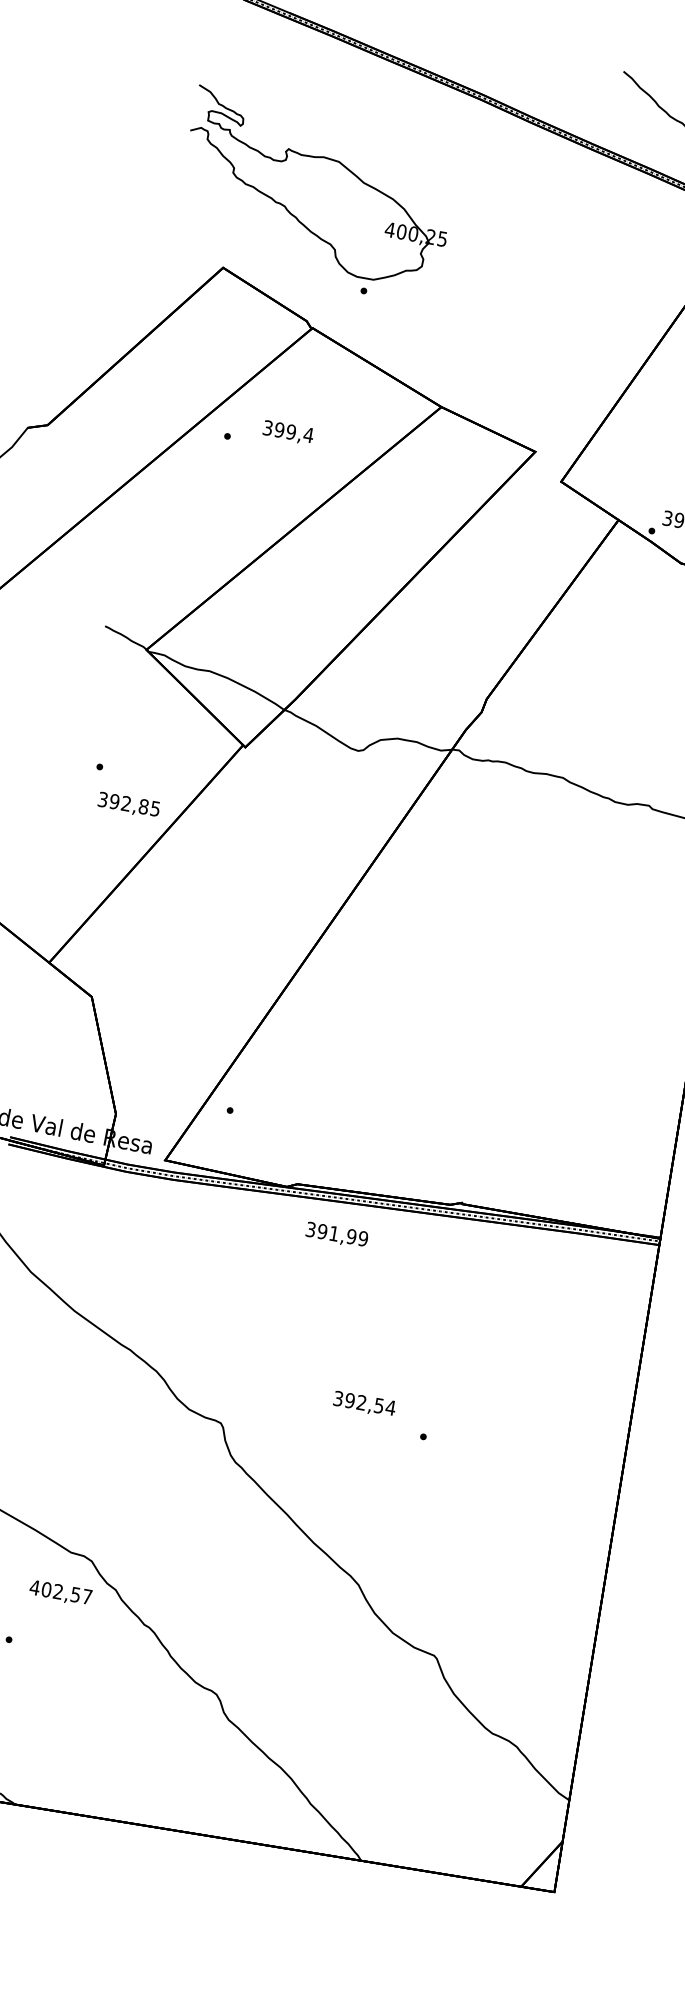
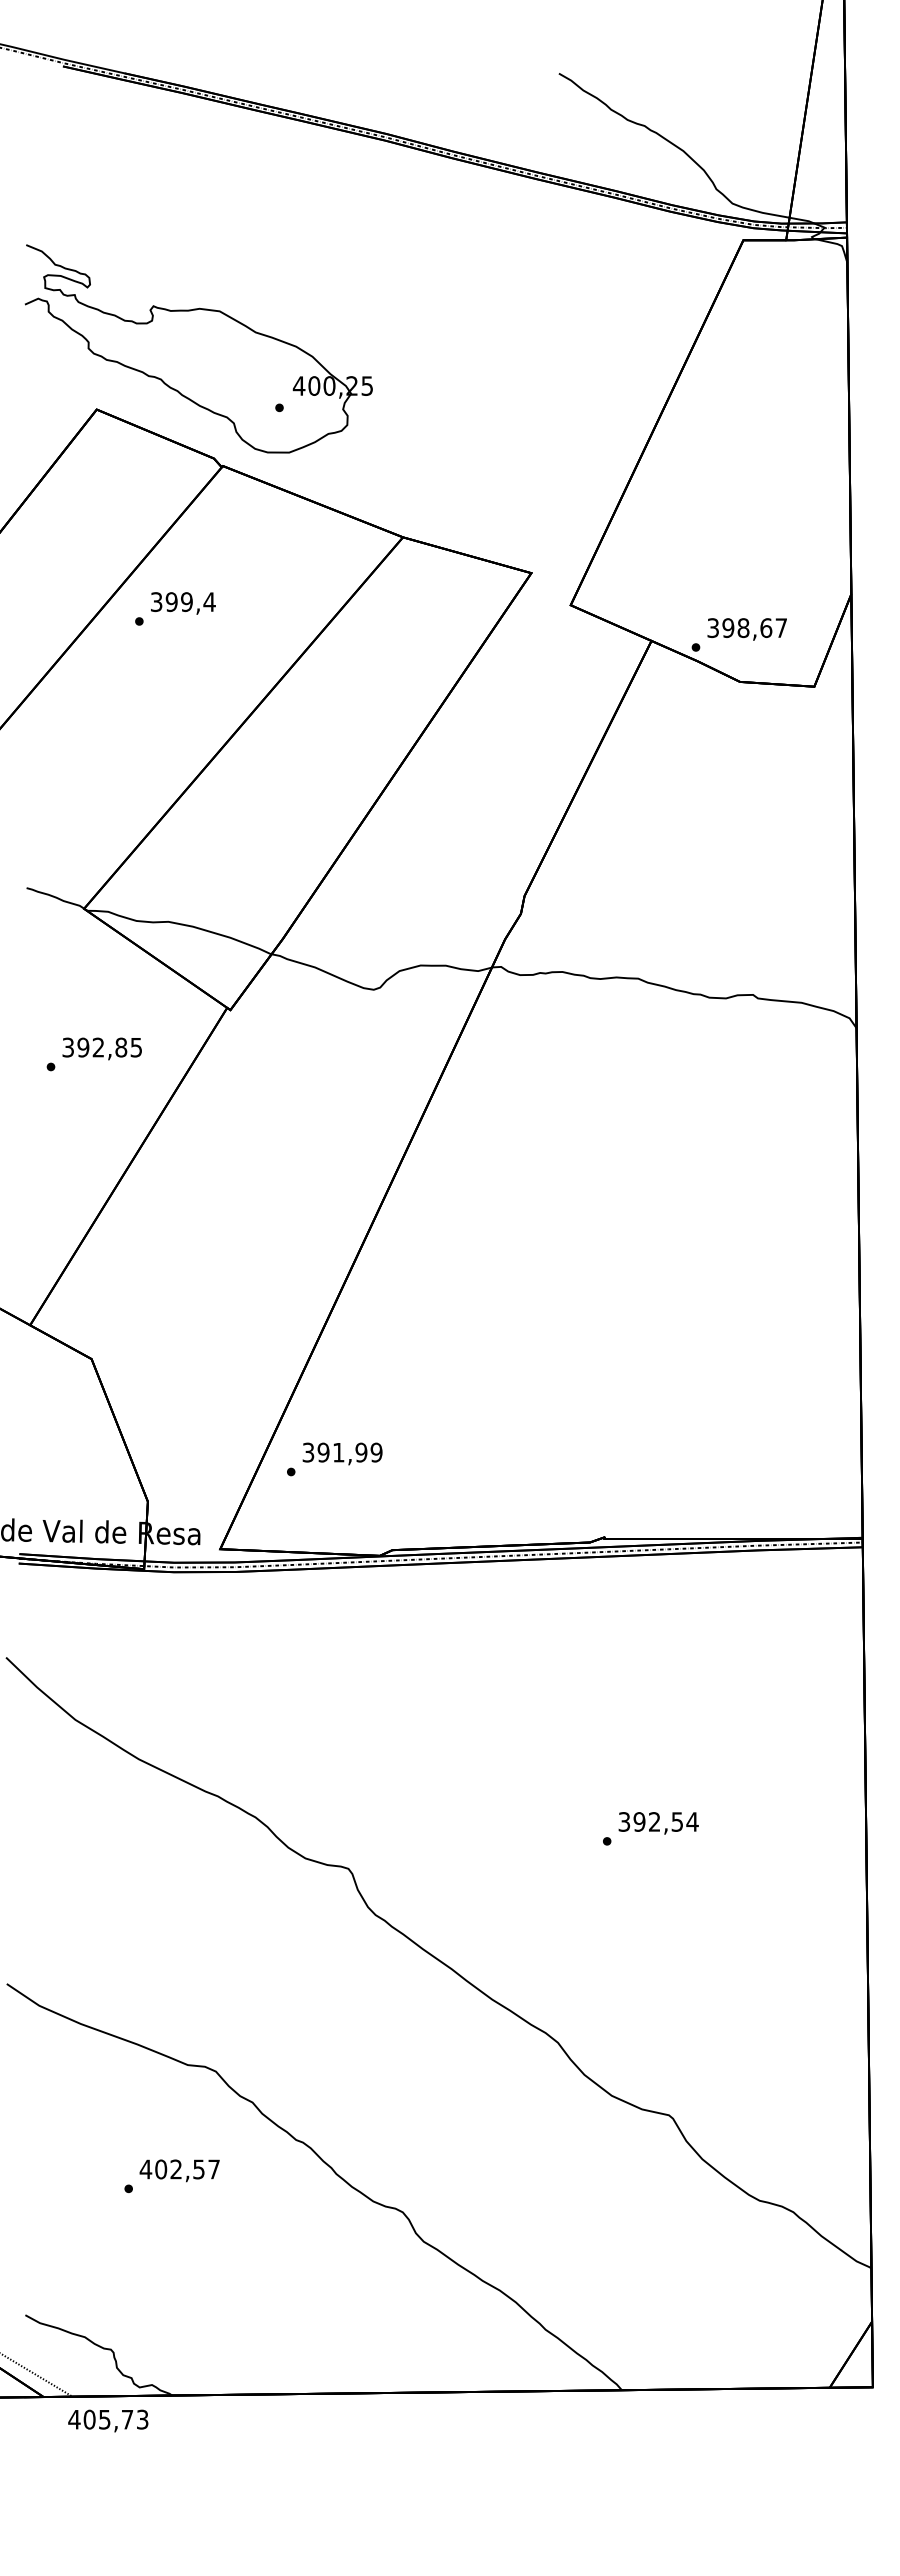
part: (316, 158) -> (190, 311), moved
text: (288, 432) -> (183, 603), moved
text: (128, 804) -> (101, 1048), moved
text: (336, 1234) -> (342, 1453), moved
text: (364, 1404) -> (658, 1823), moved
text: (60, 1593) -> (179, 2170), moved

